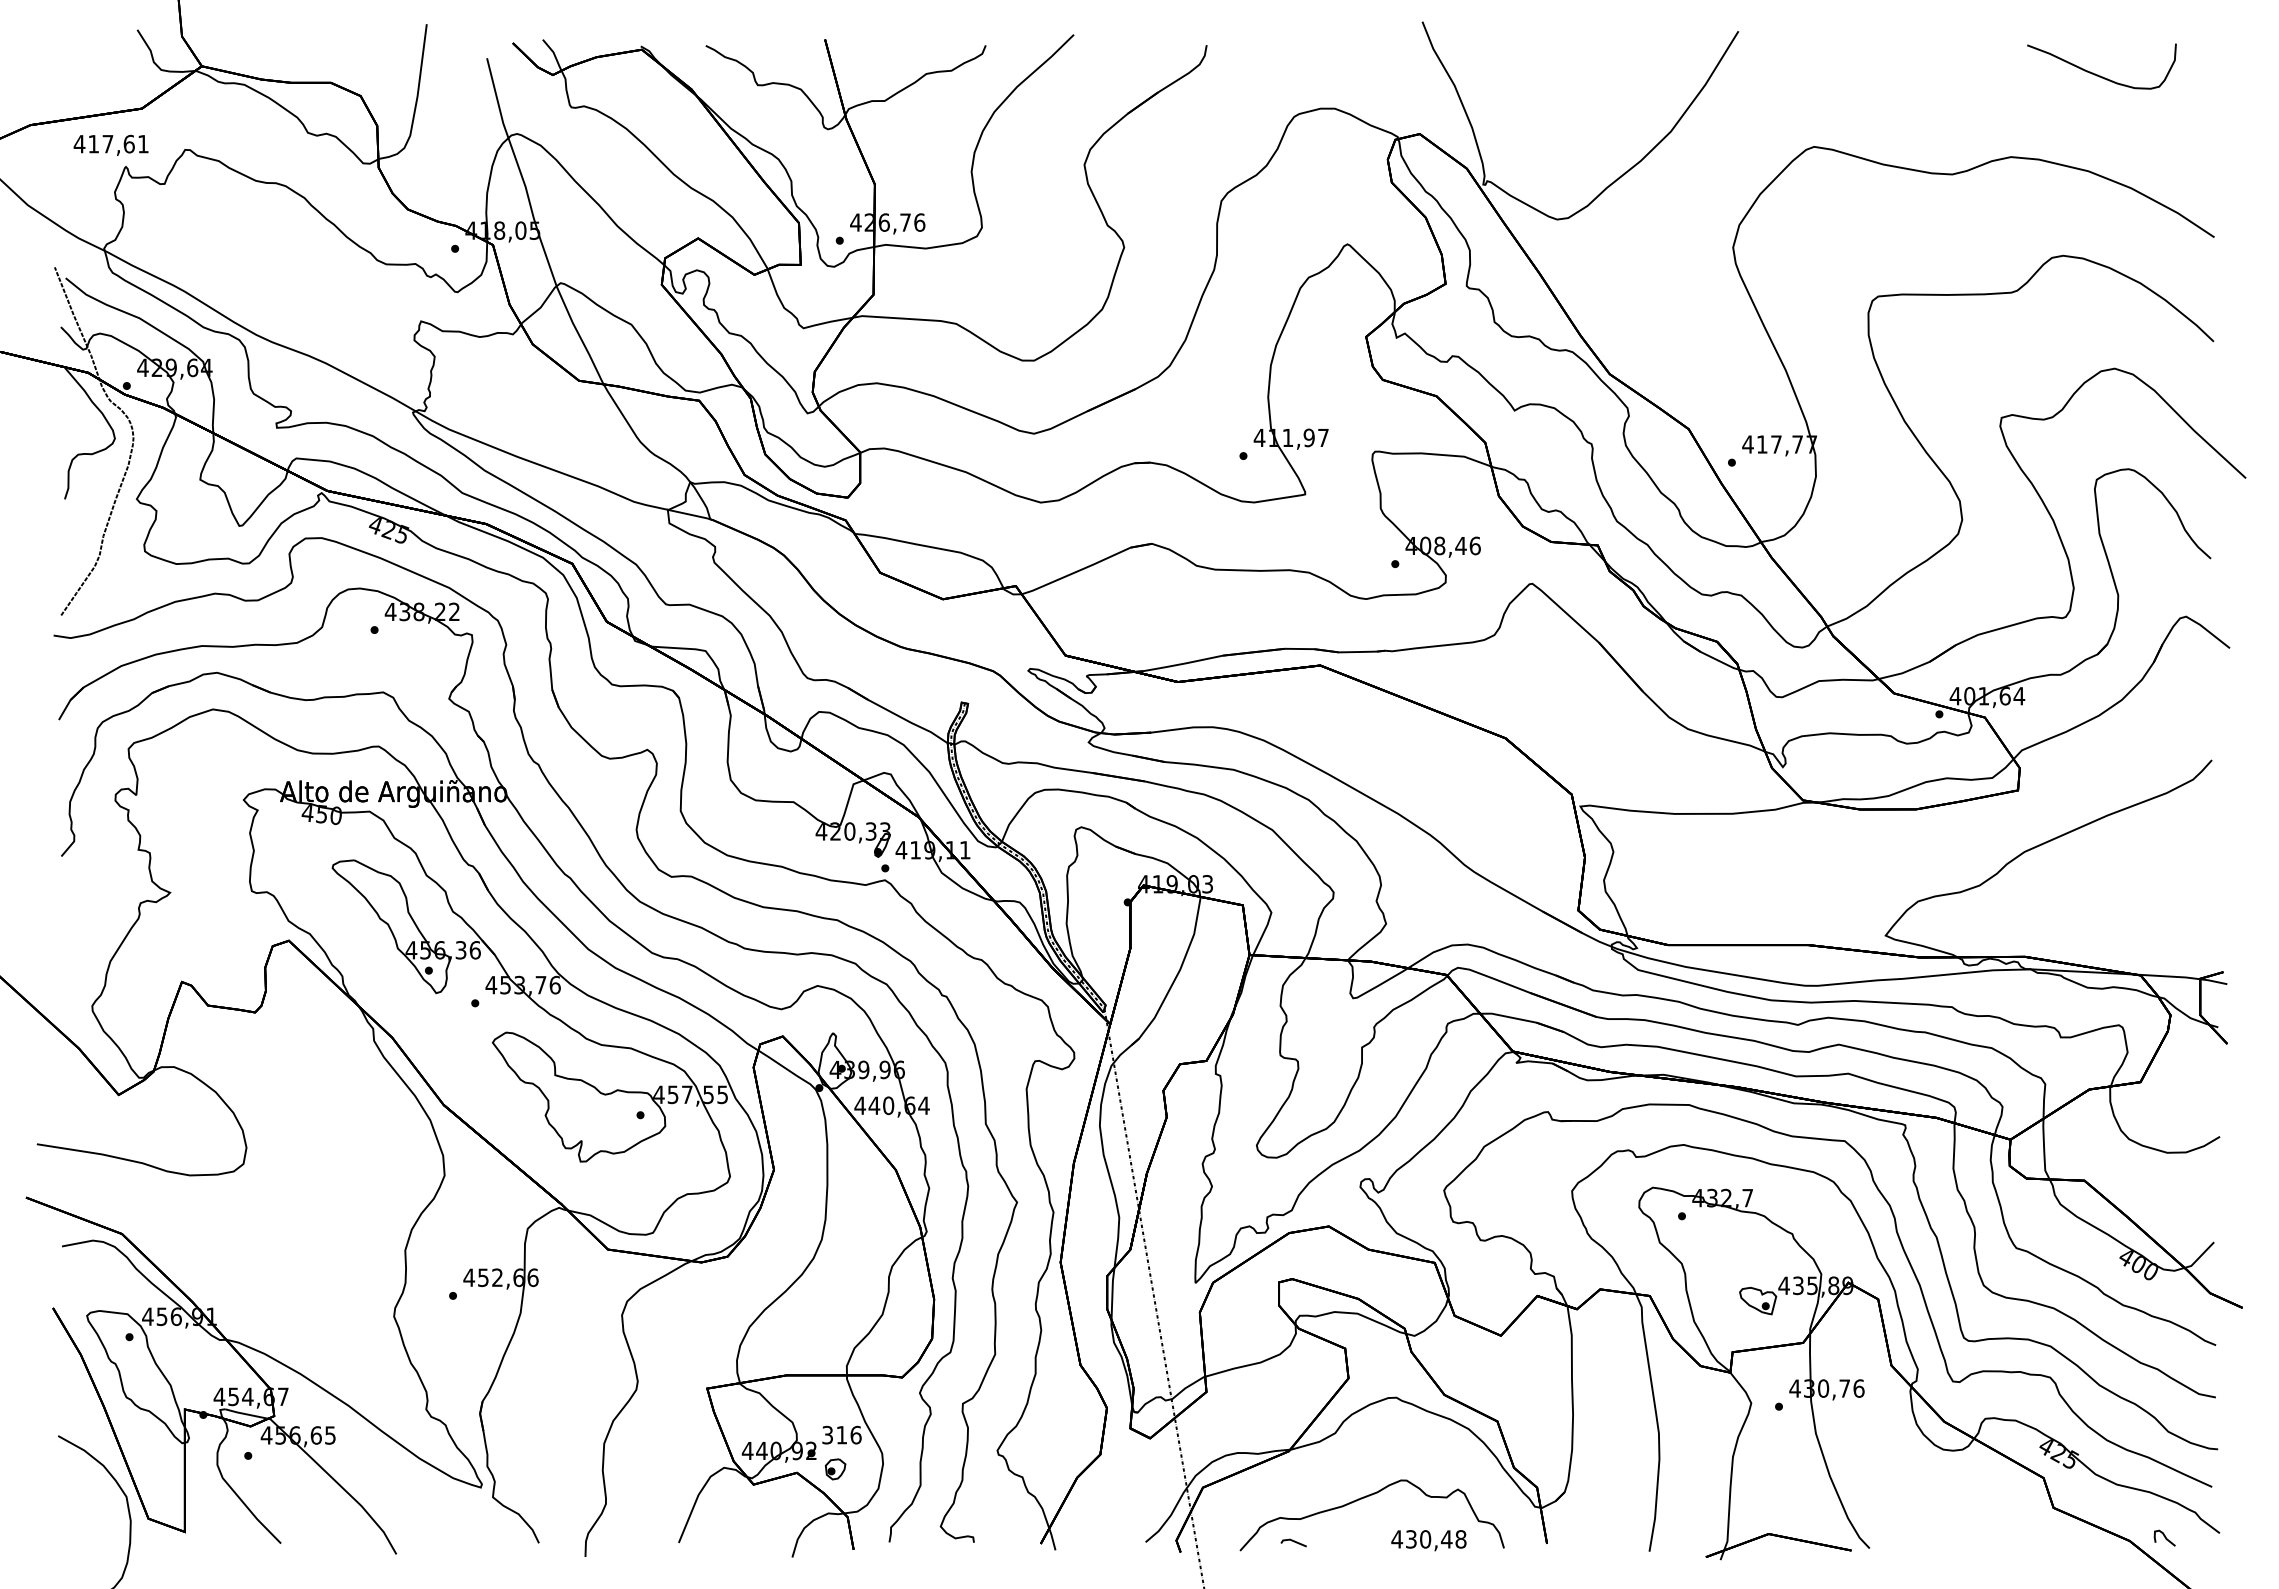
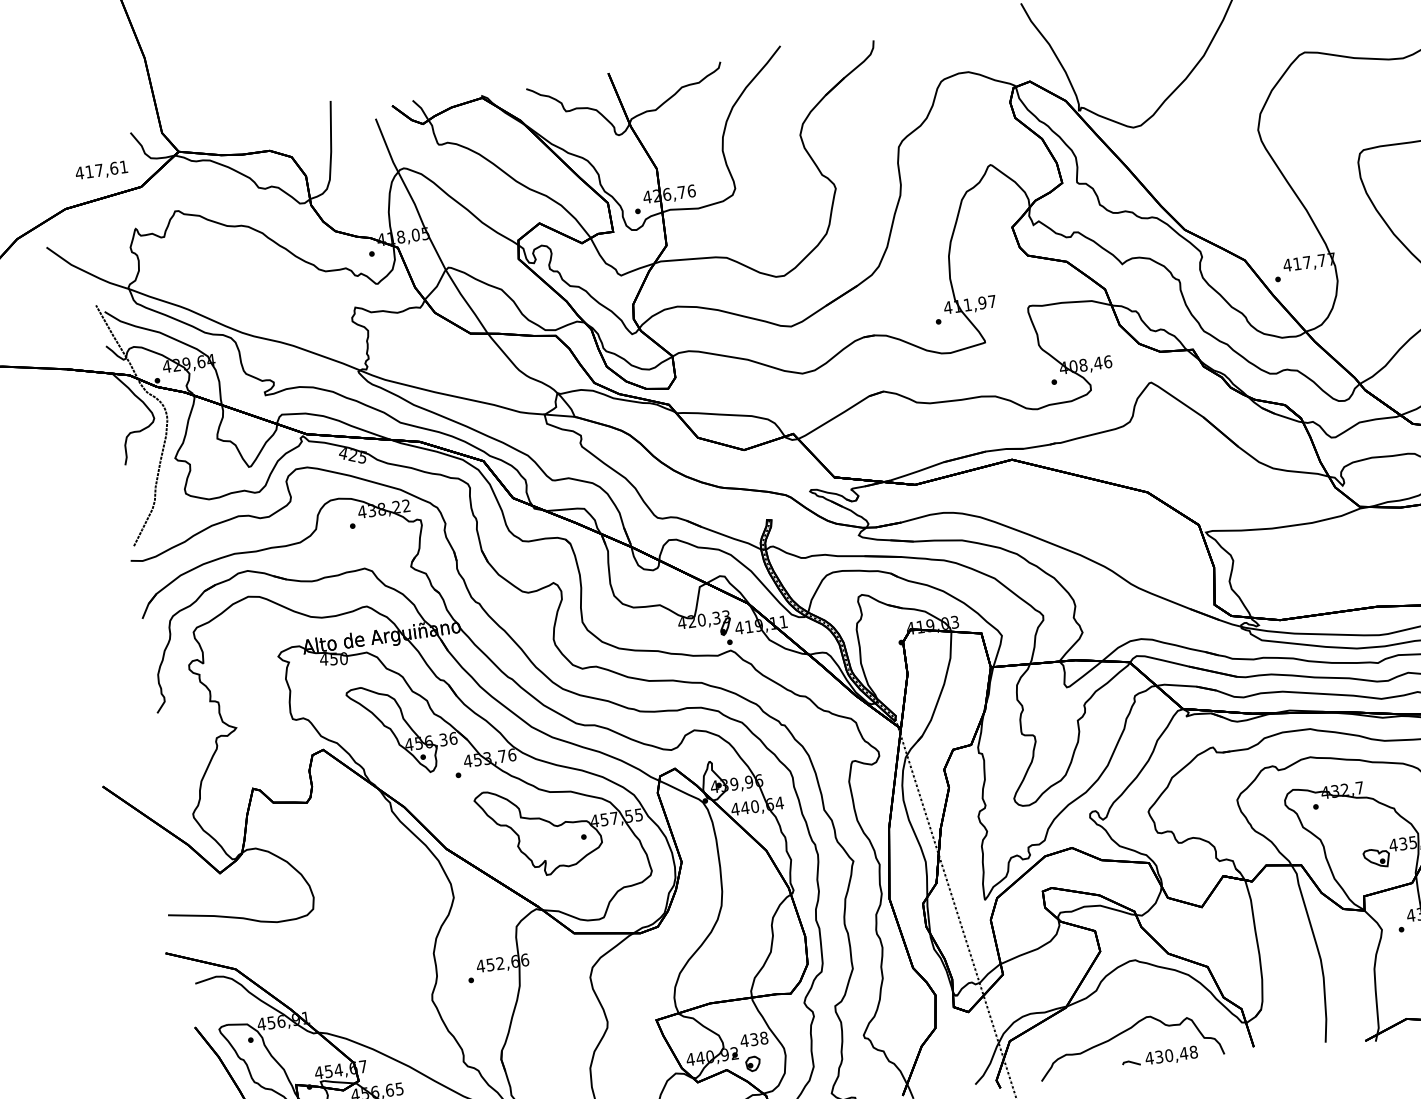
text: (110, 144) -> (101, 170), moved
text: (841, 1434) -> (754, 1039), 316 -> 438
line: (1293, 1542) -> (1131, 1063), moved

